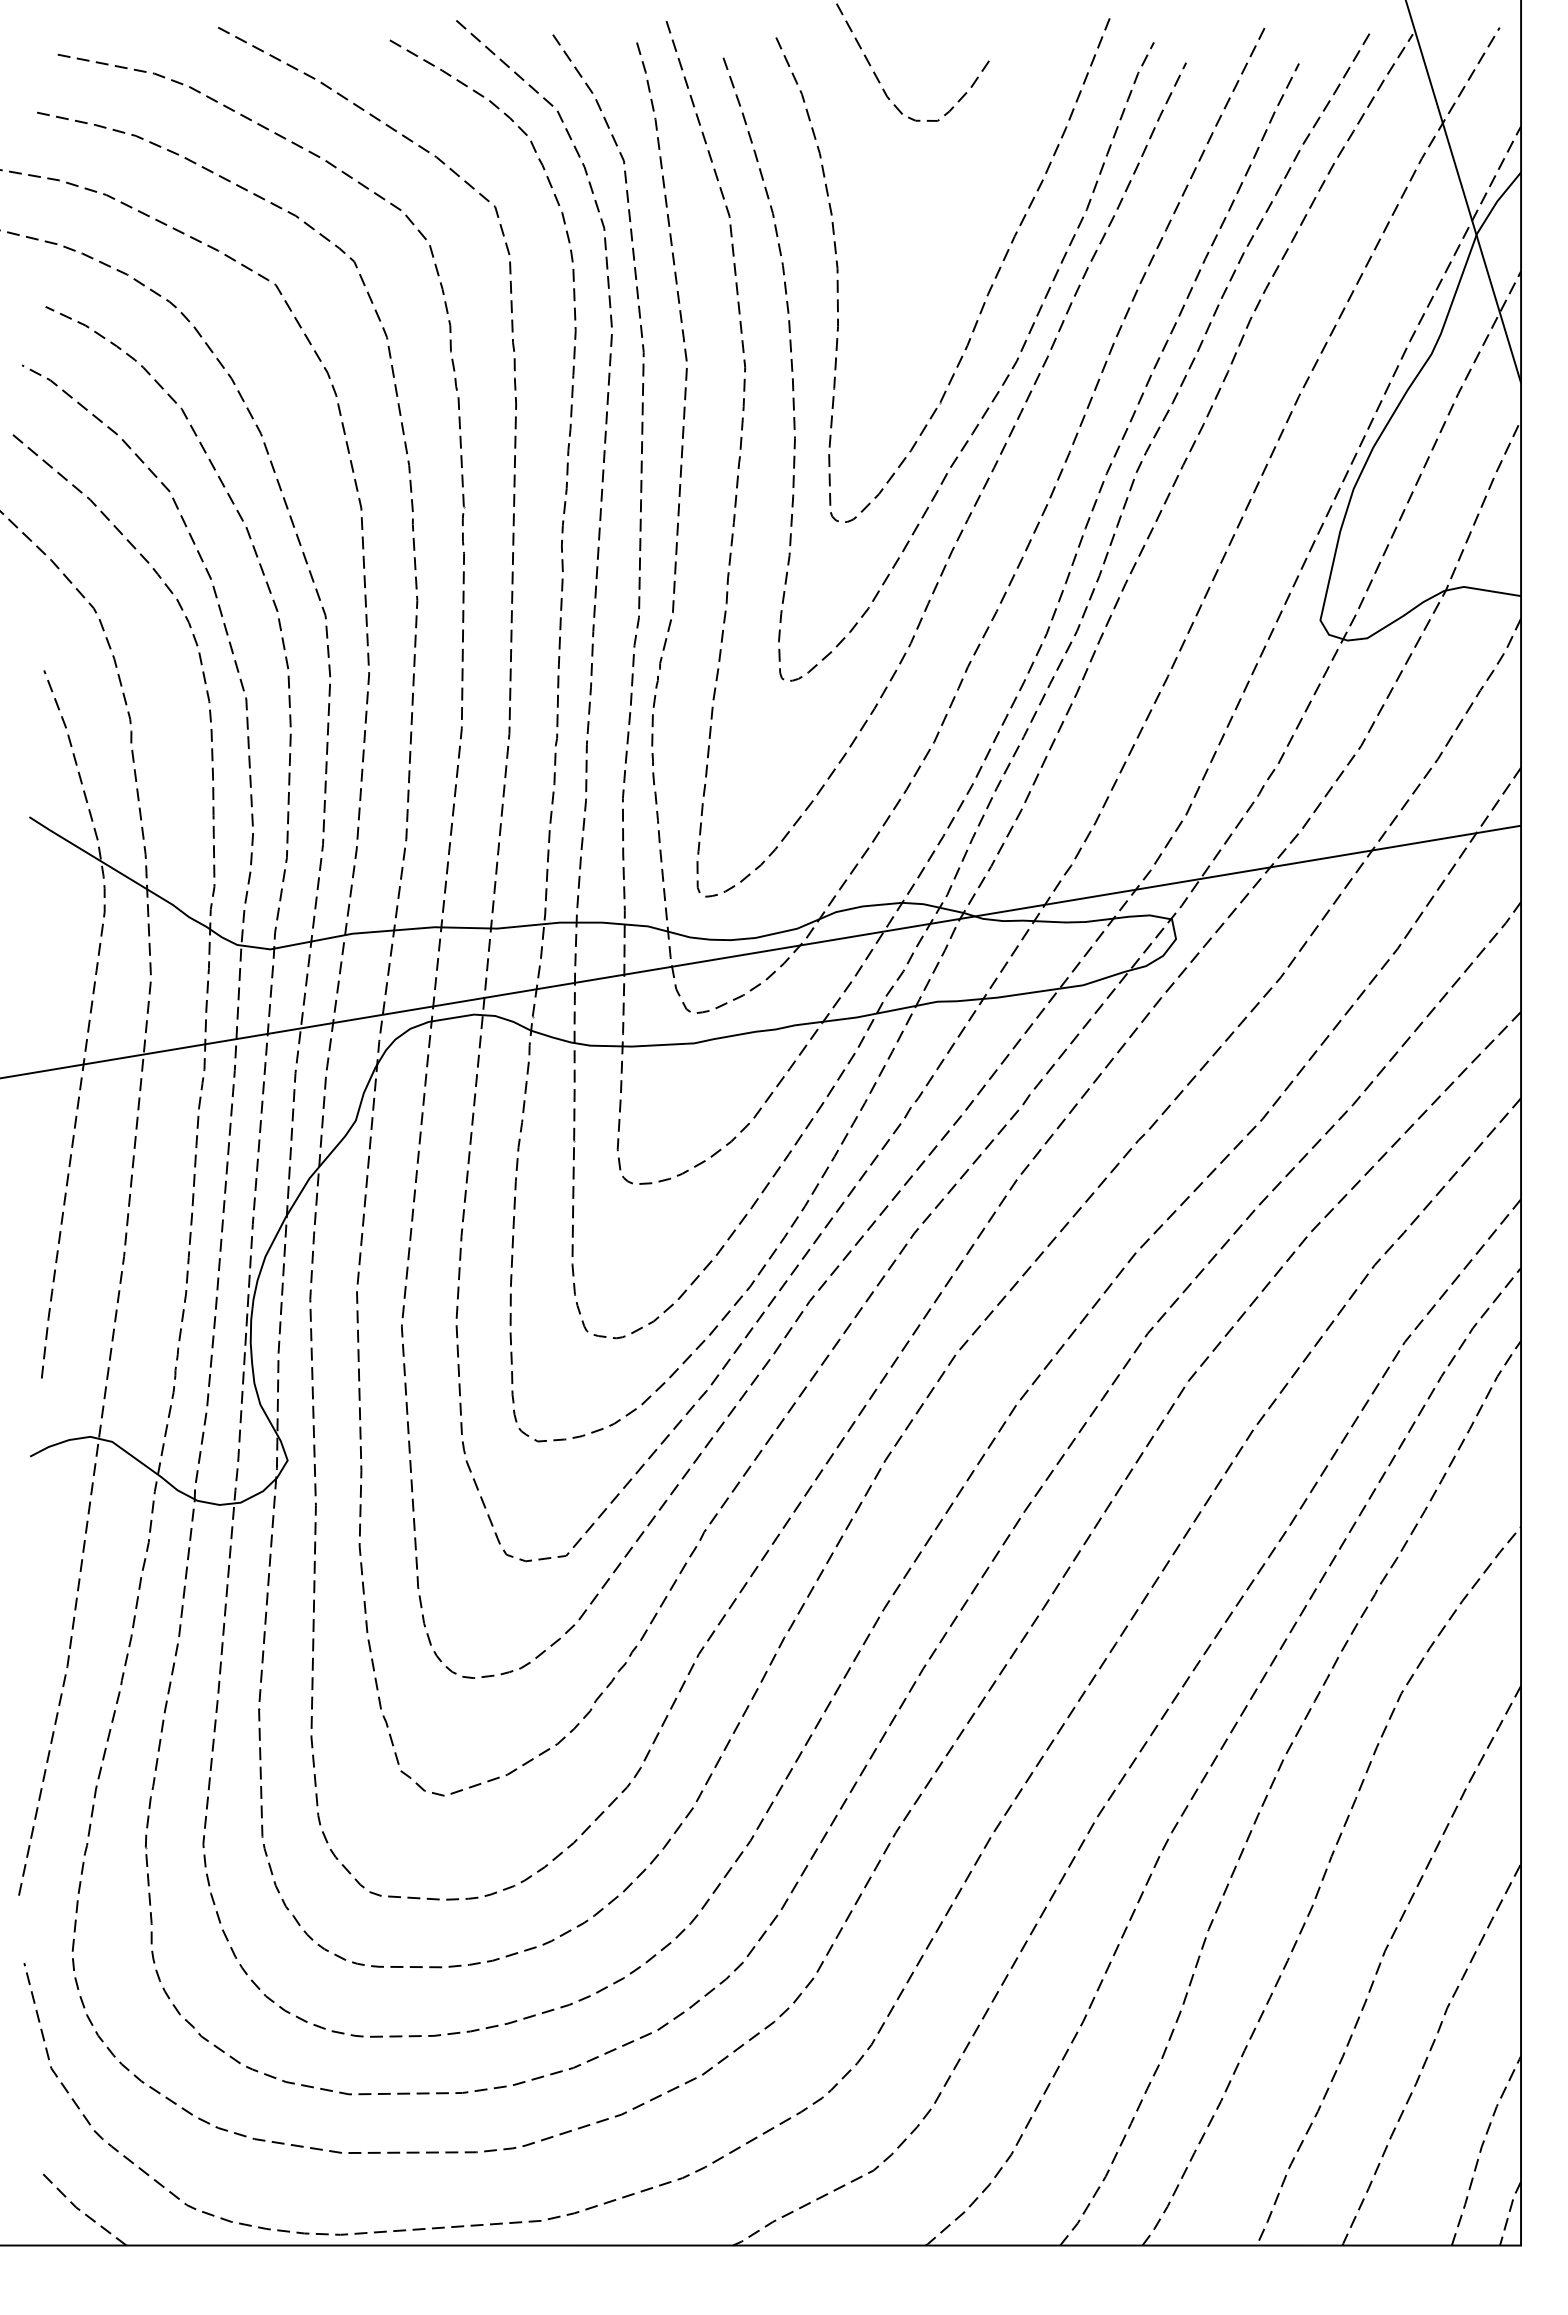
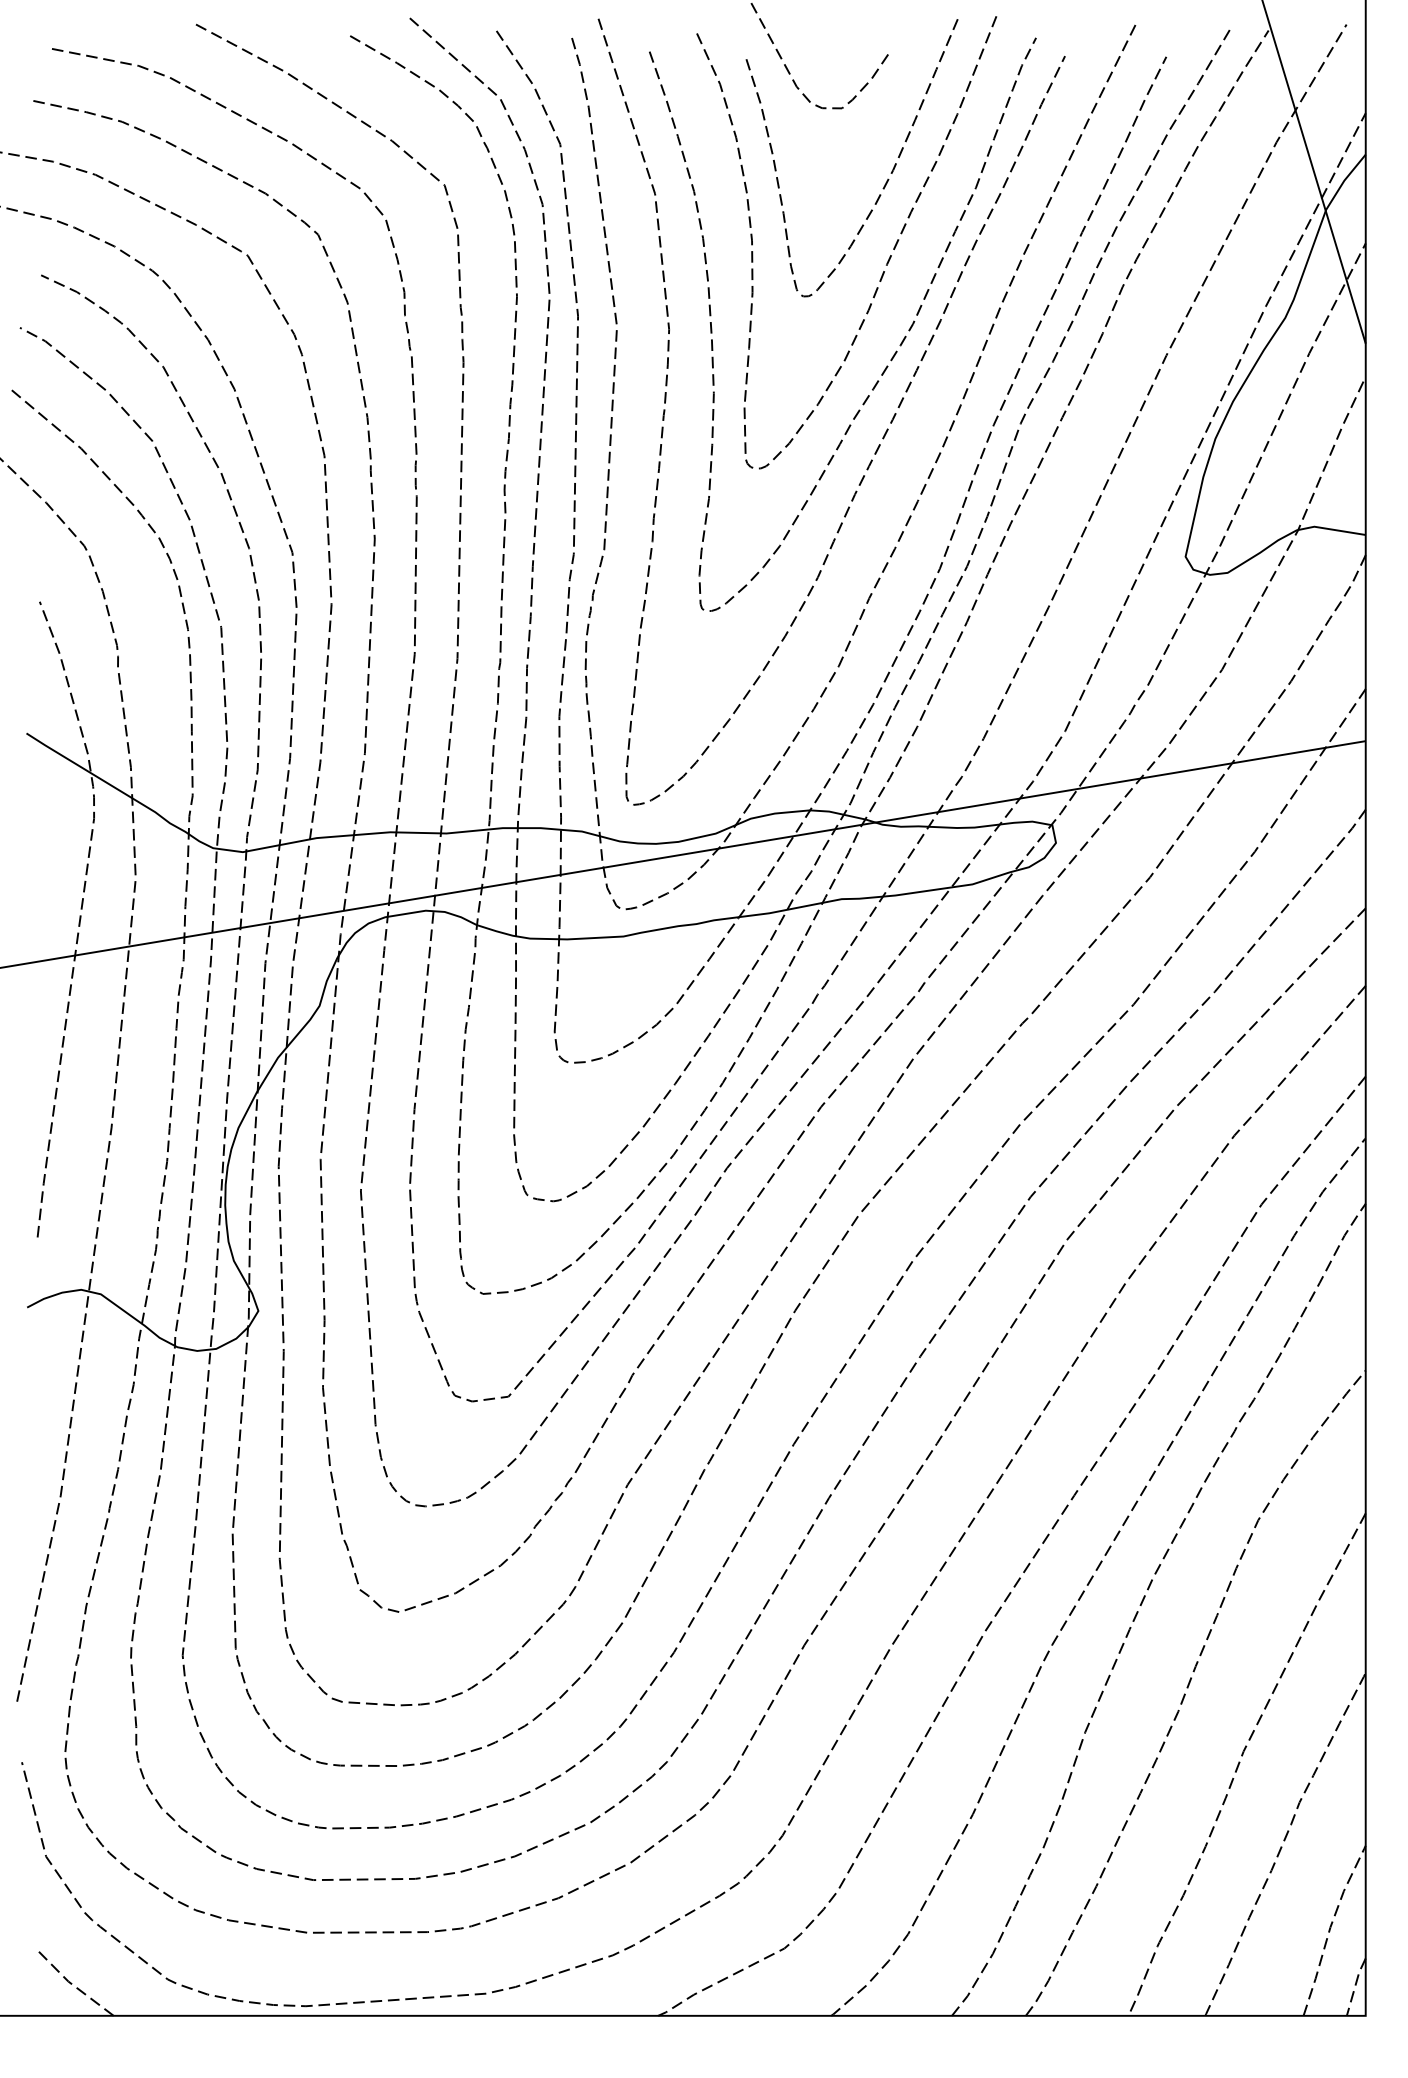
curve: (988, 199) -> (887, 178), added

